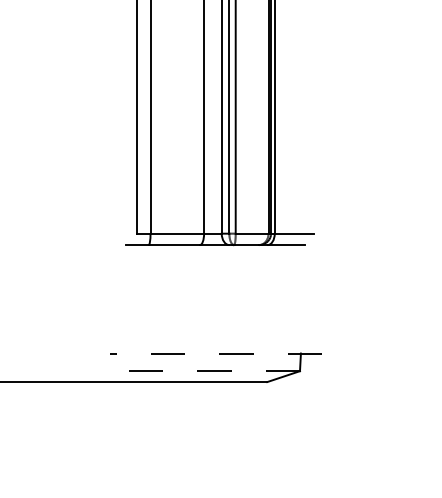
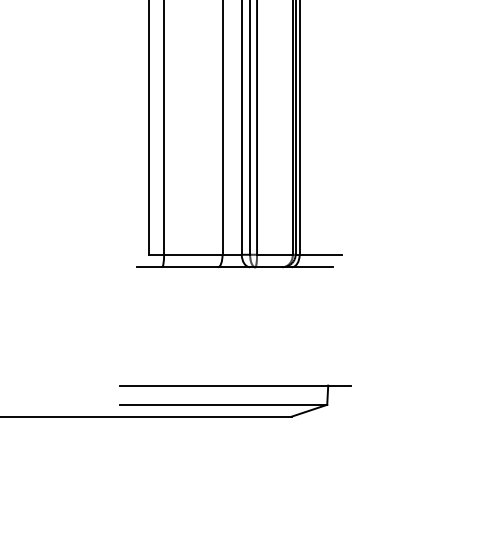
line: (215, 353) -> (234, 385), dashed -> solid
line: (204, 371) -> (222, 405), dashed -> solid

